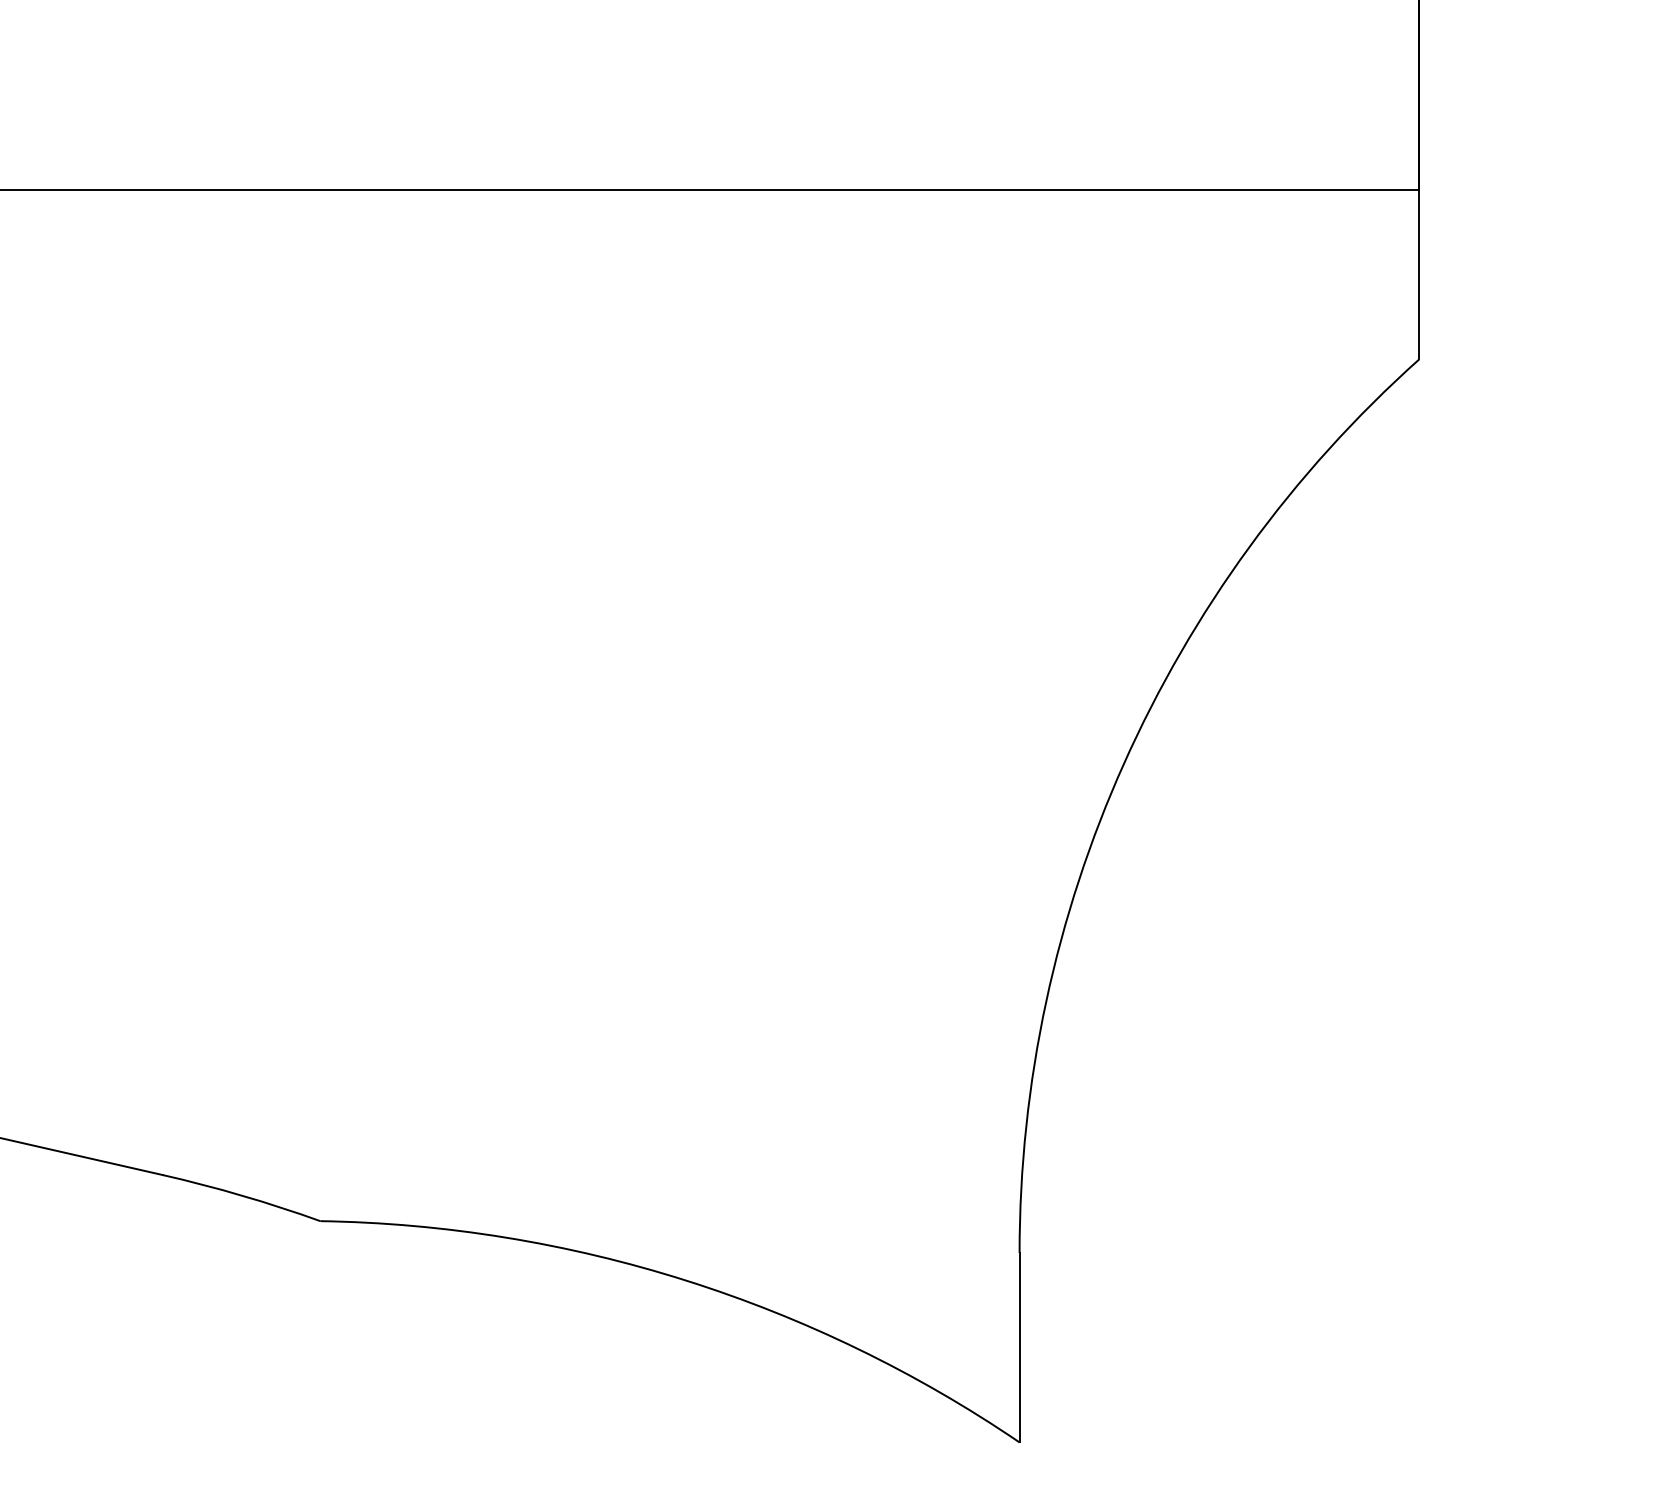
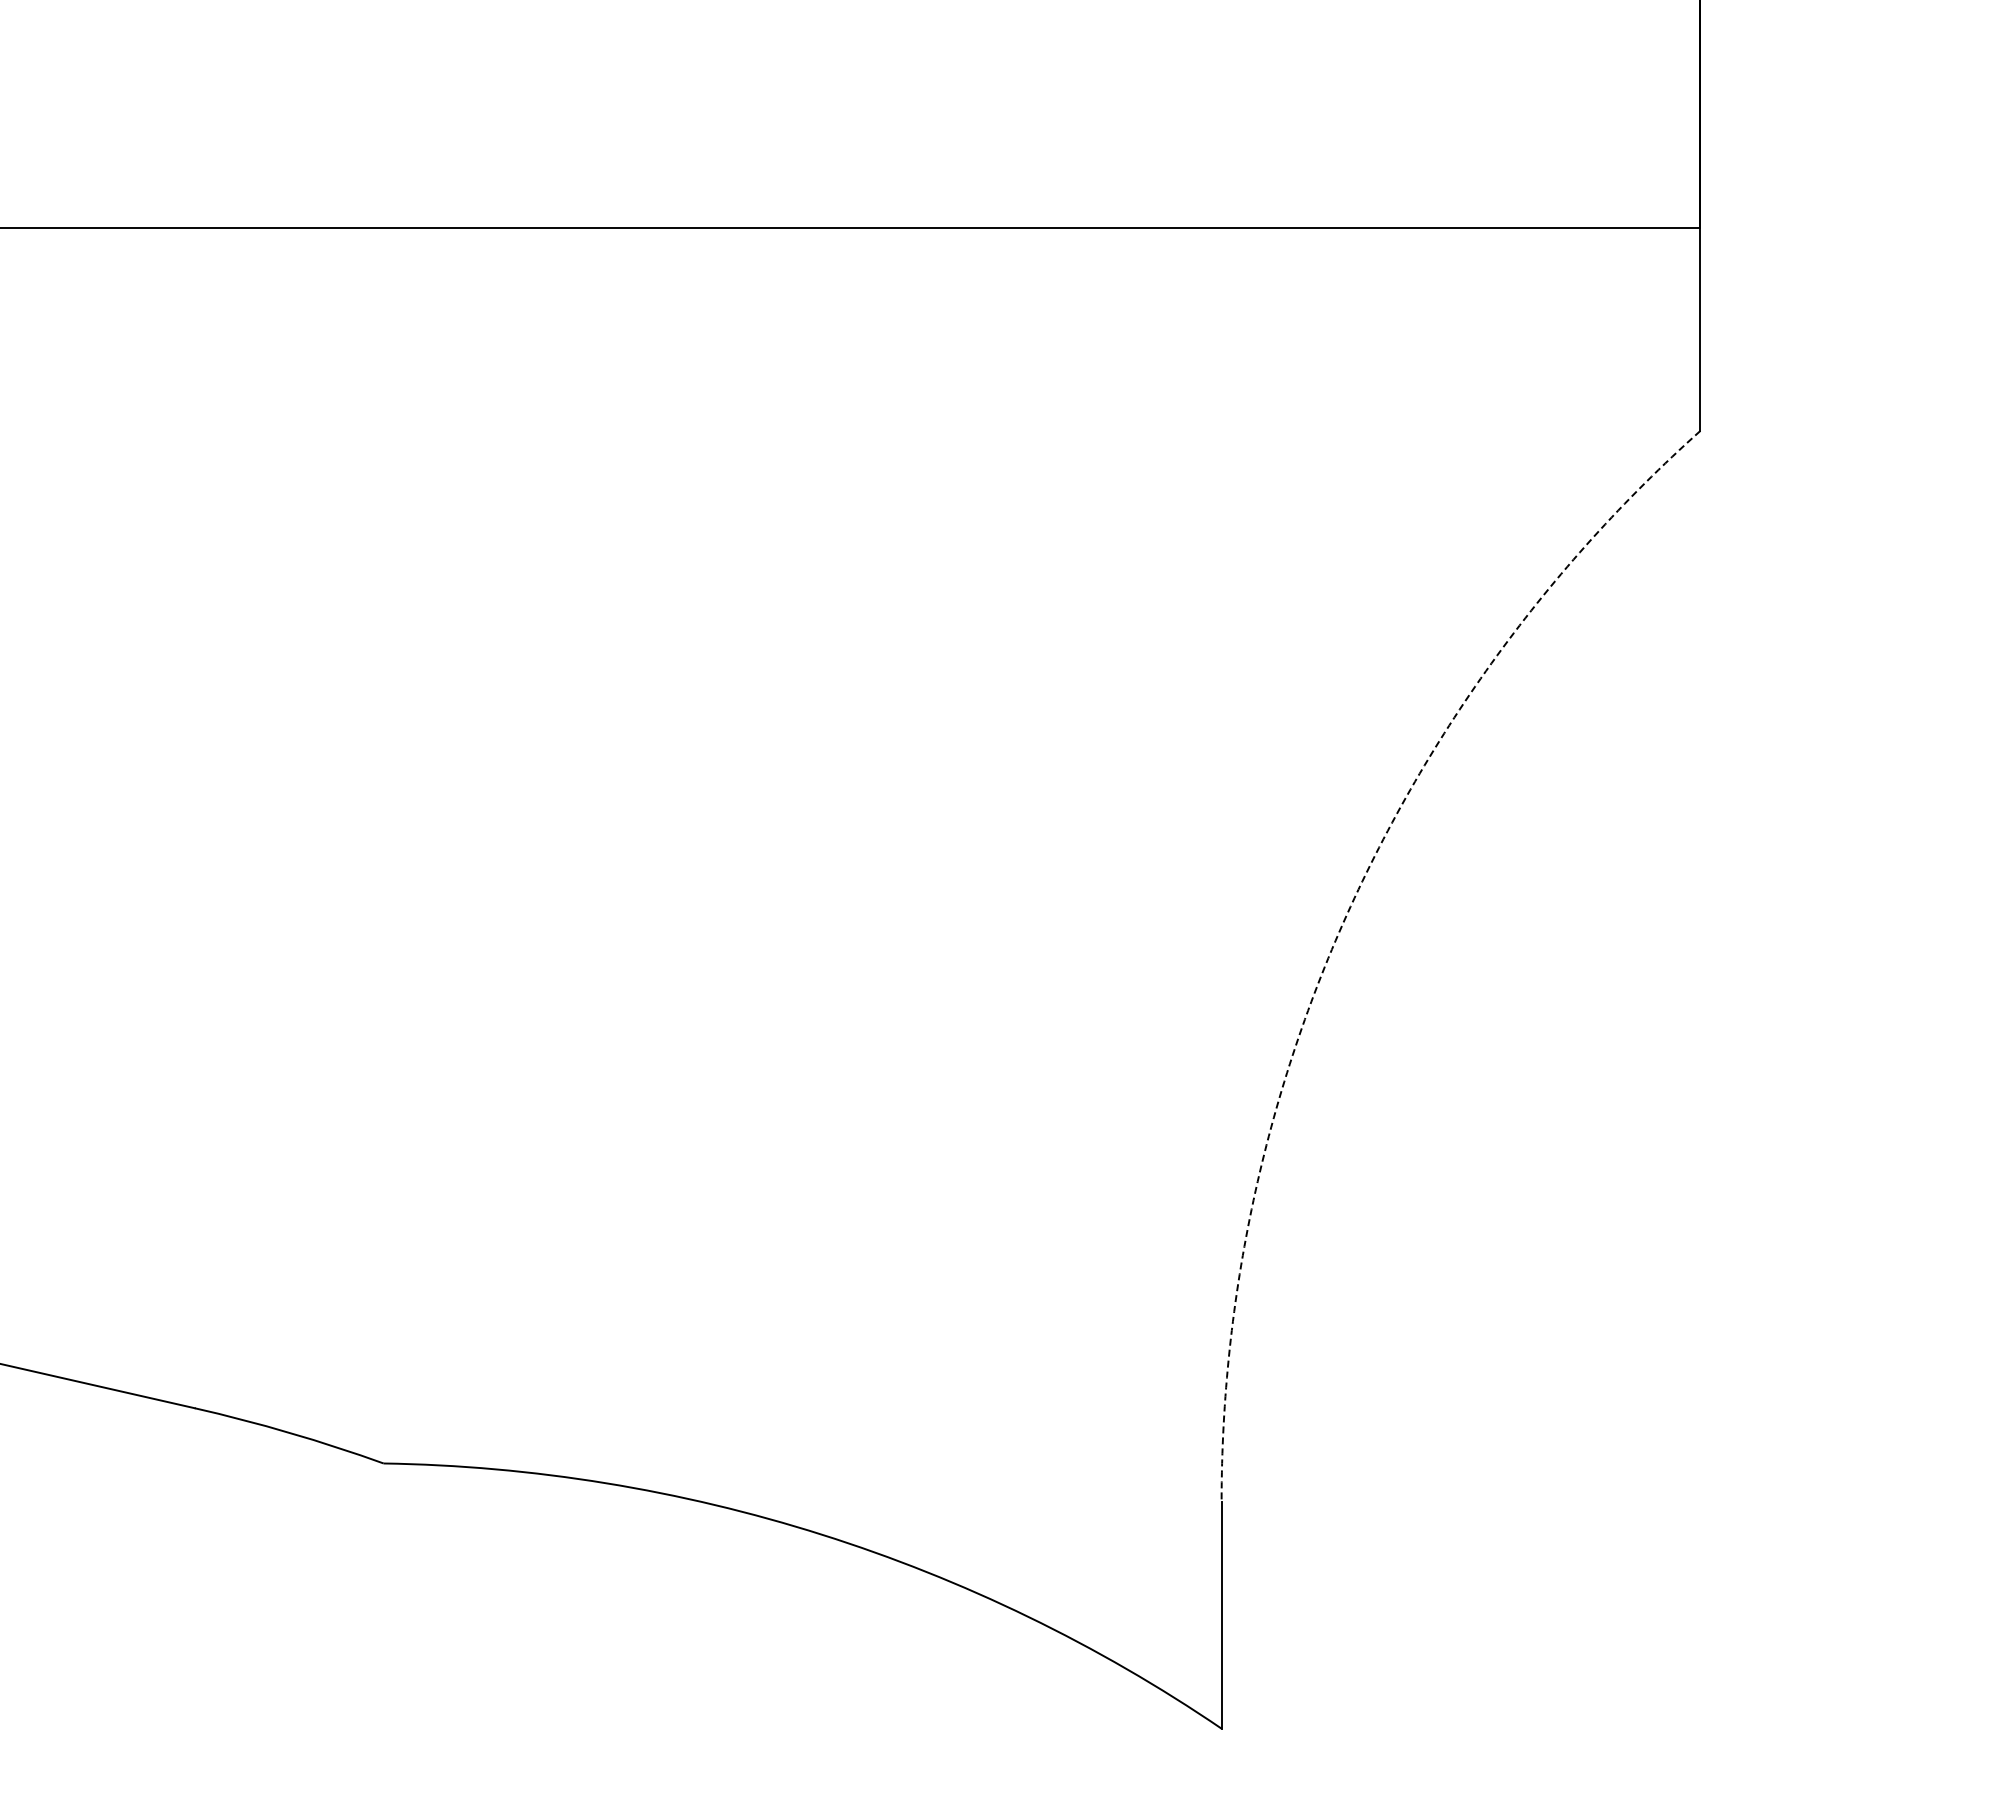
arc: (1123, 763) -> (1346, 915), solid -> dashed

